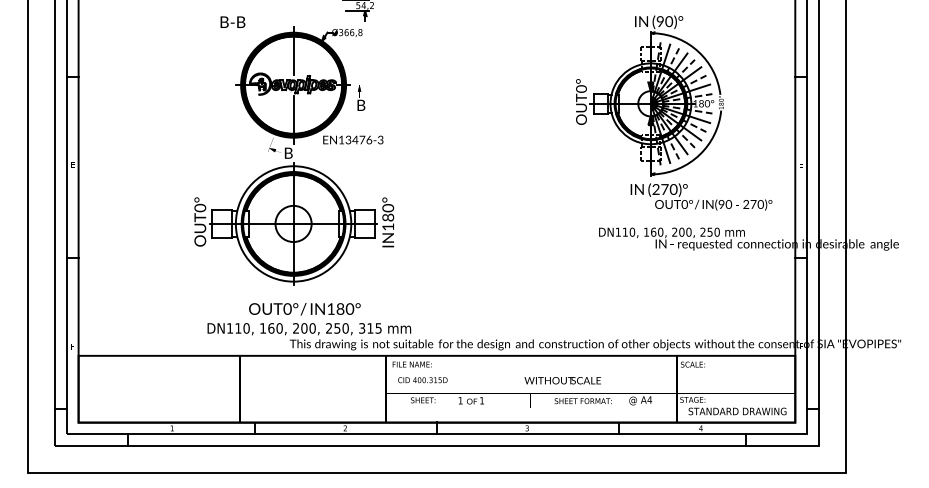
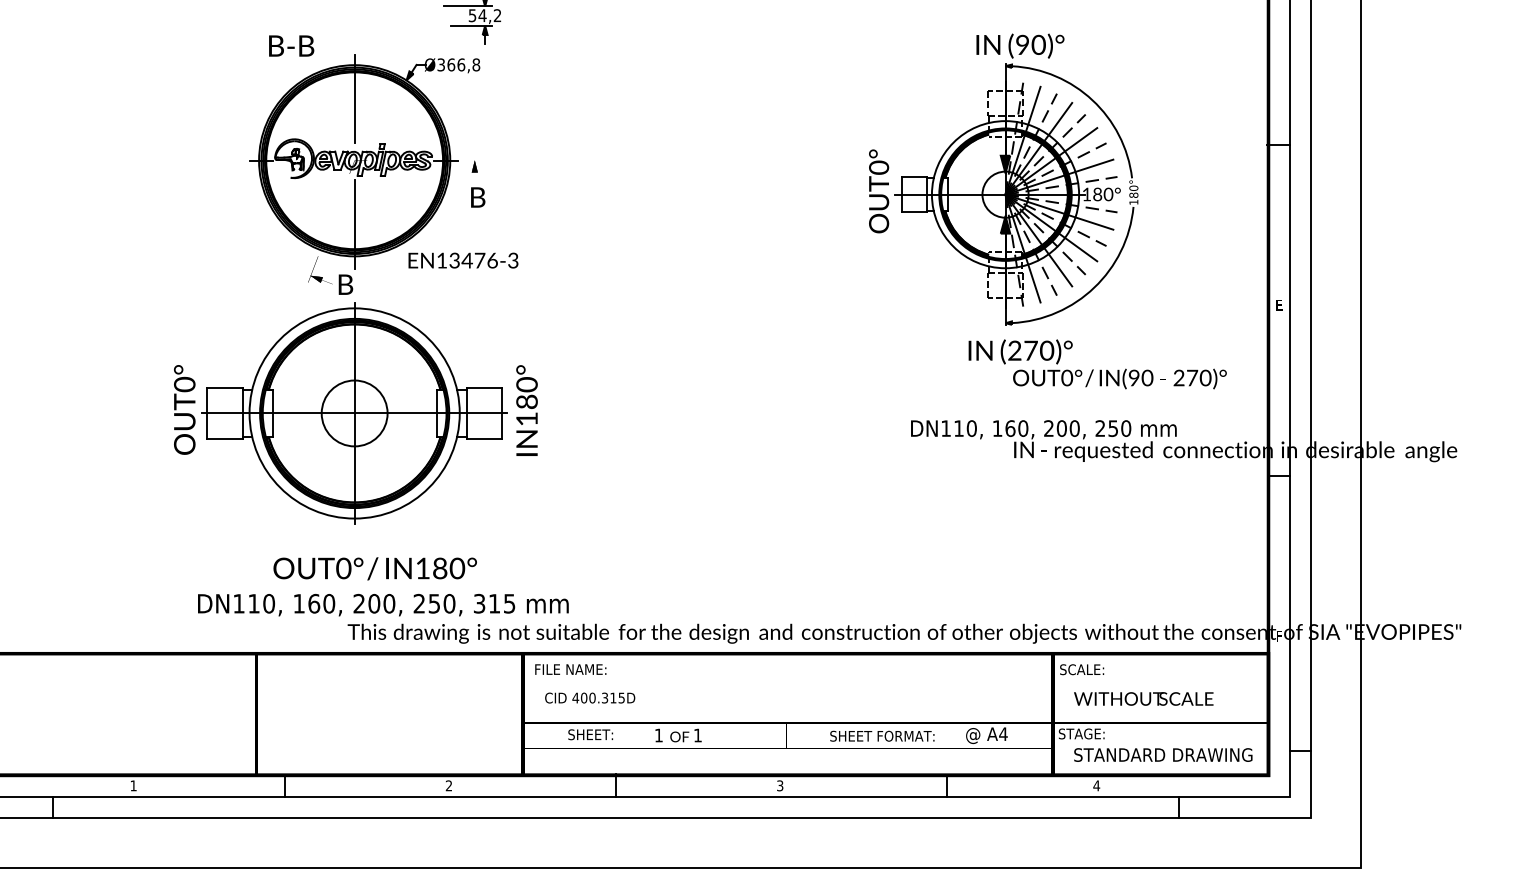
text: (232, 21) -> (290, 44), moved
text: (562, 380) -> (1143, 698), moved

